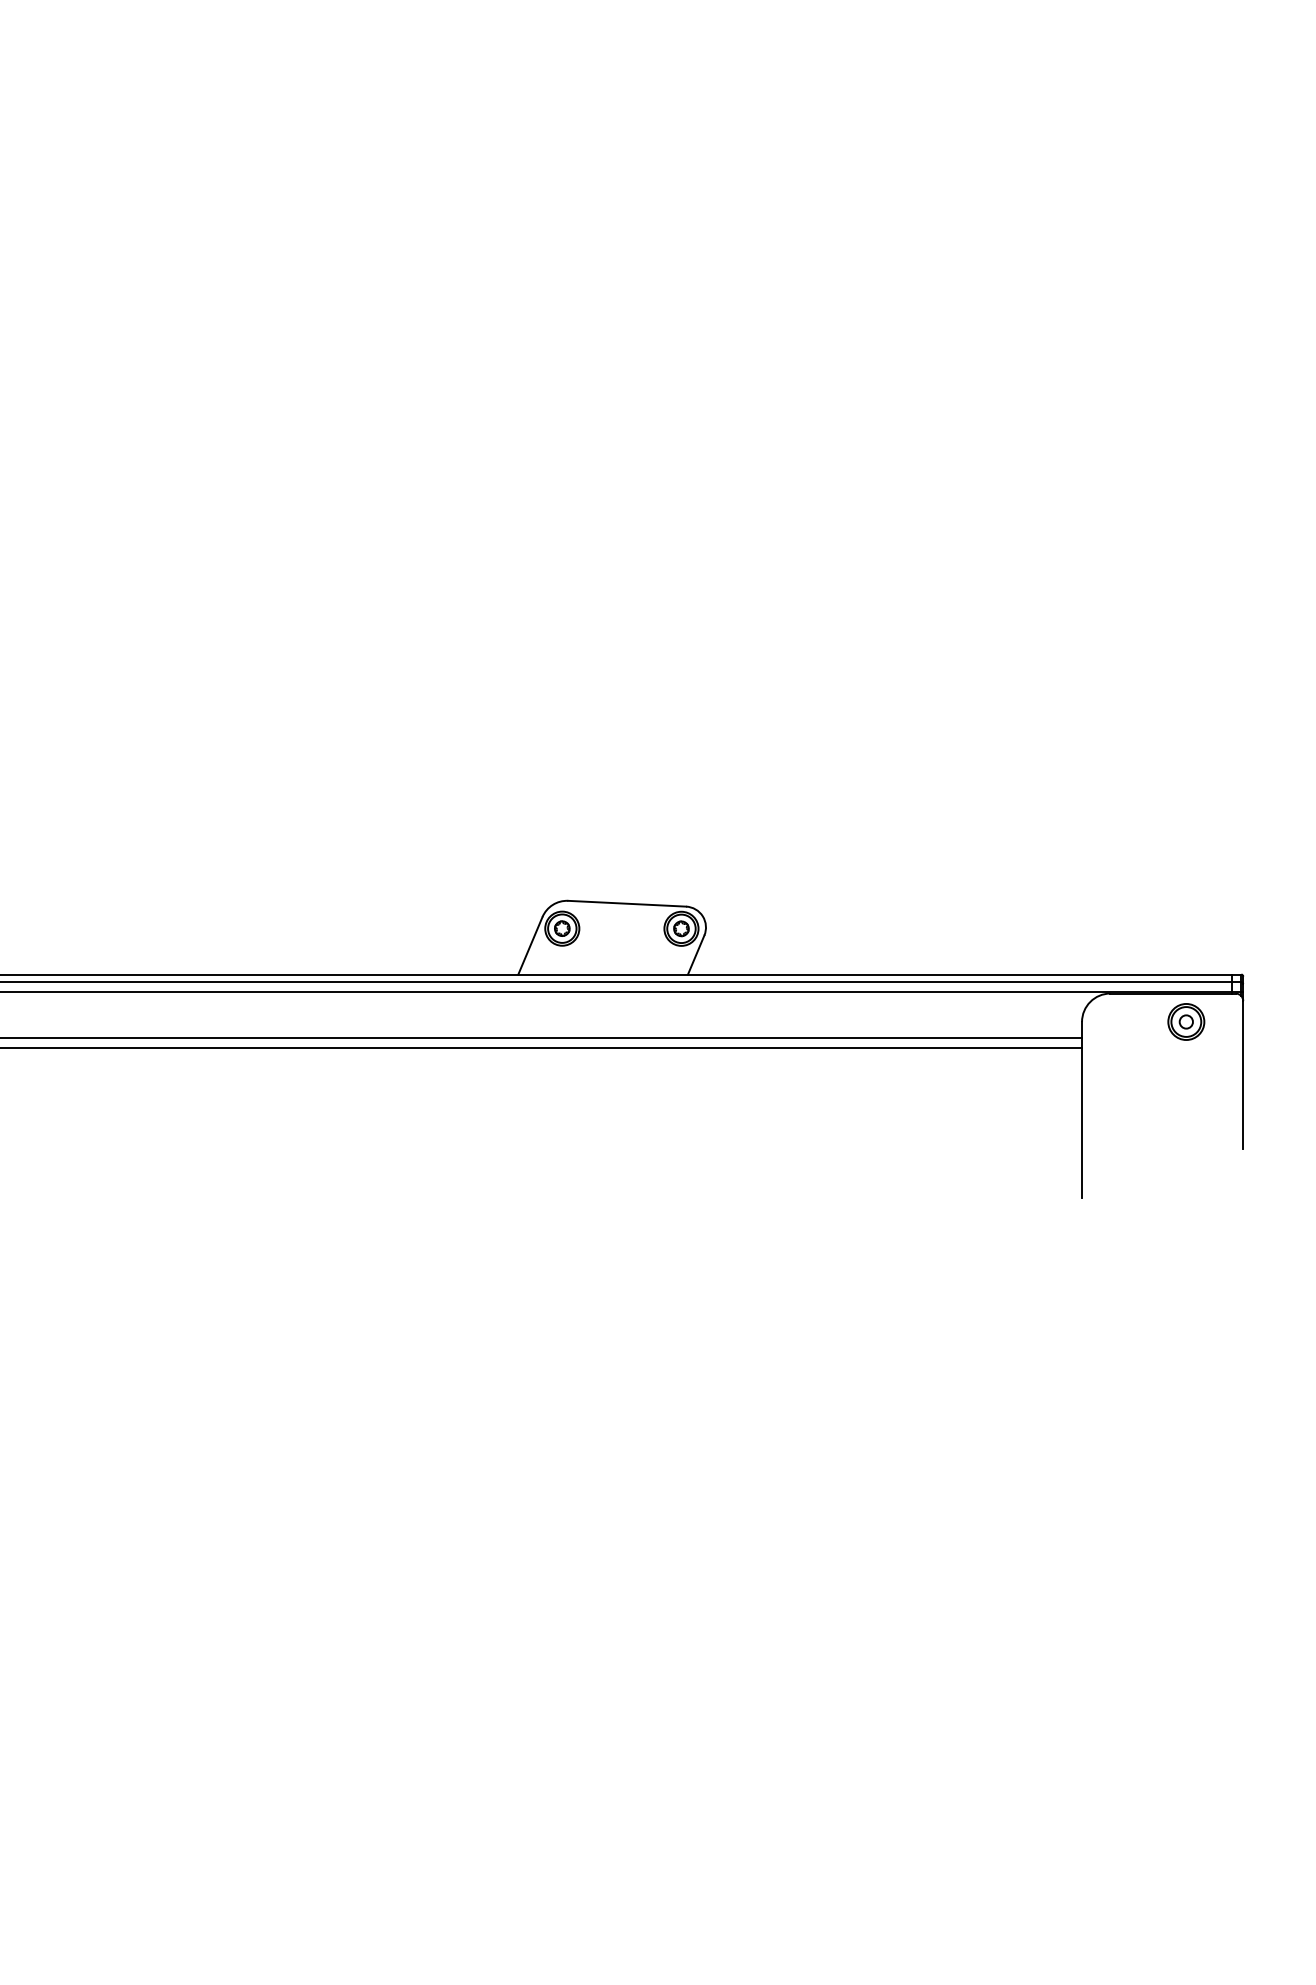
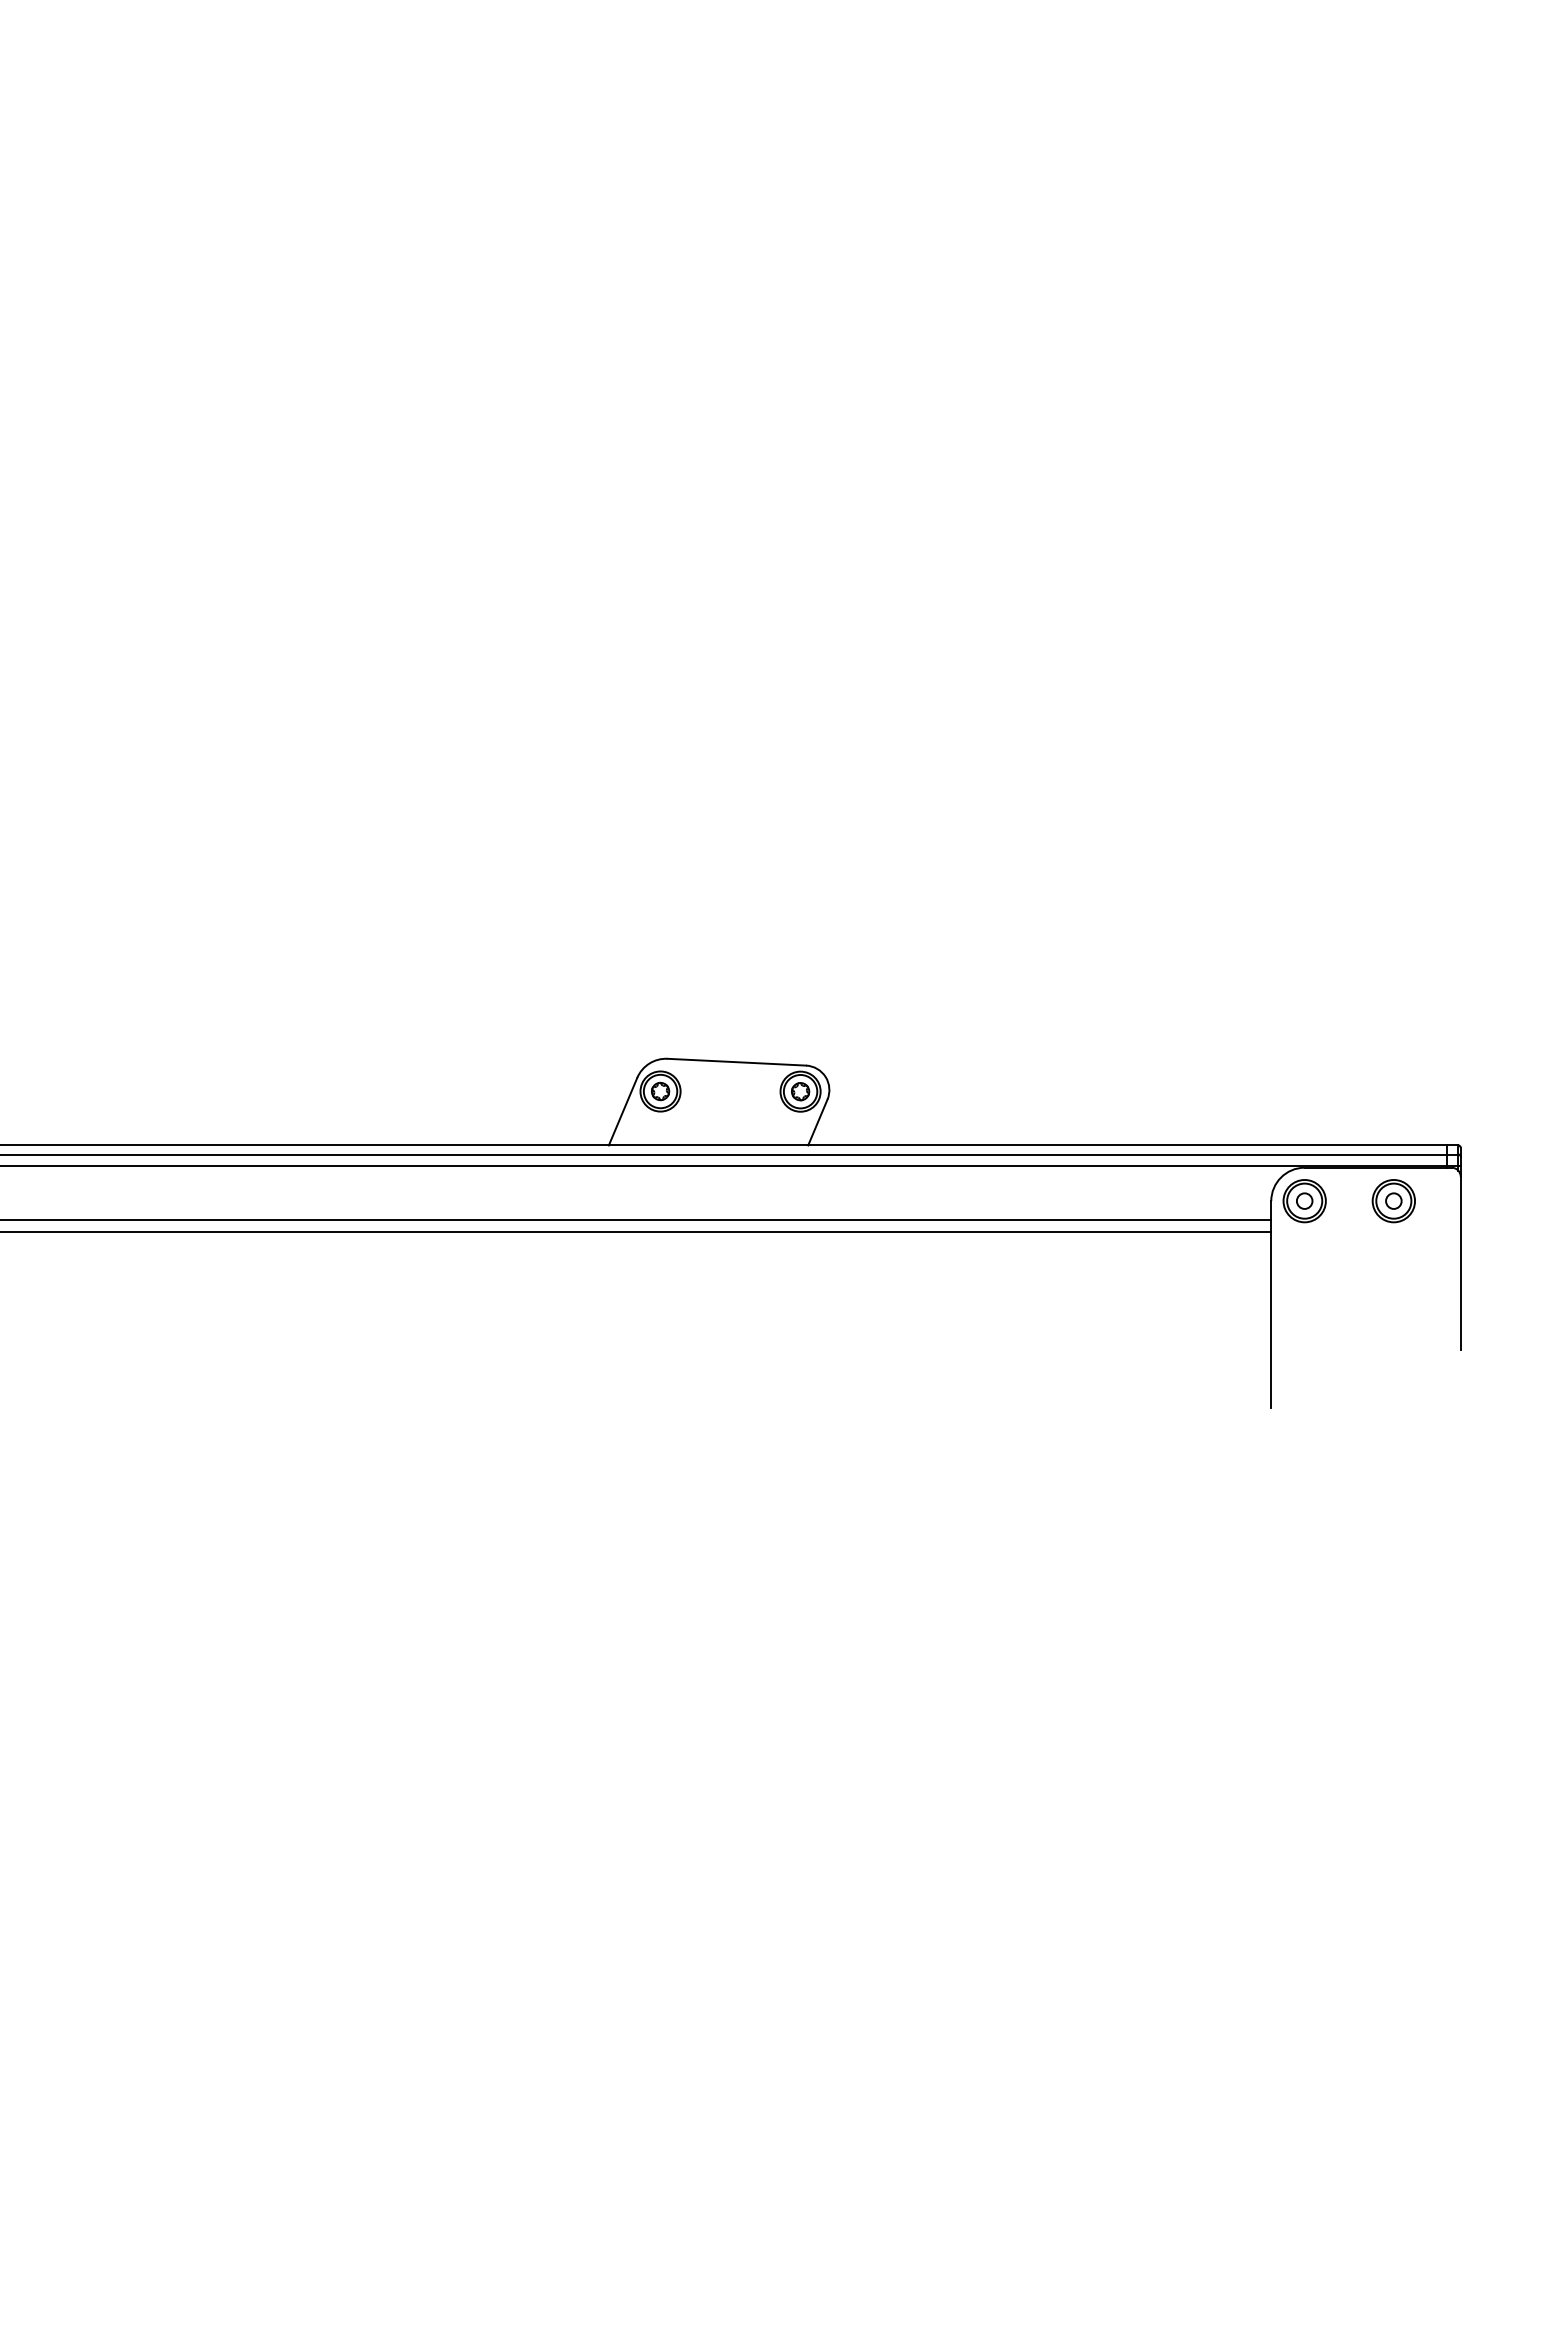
part: (1110, 1022) -> (1304, 1201), added

